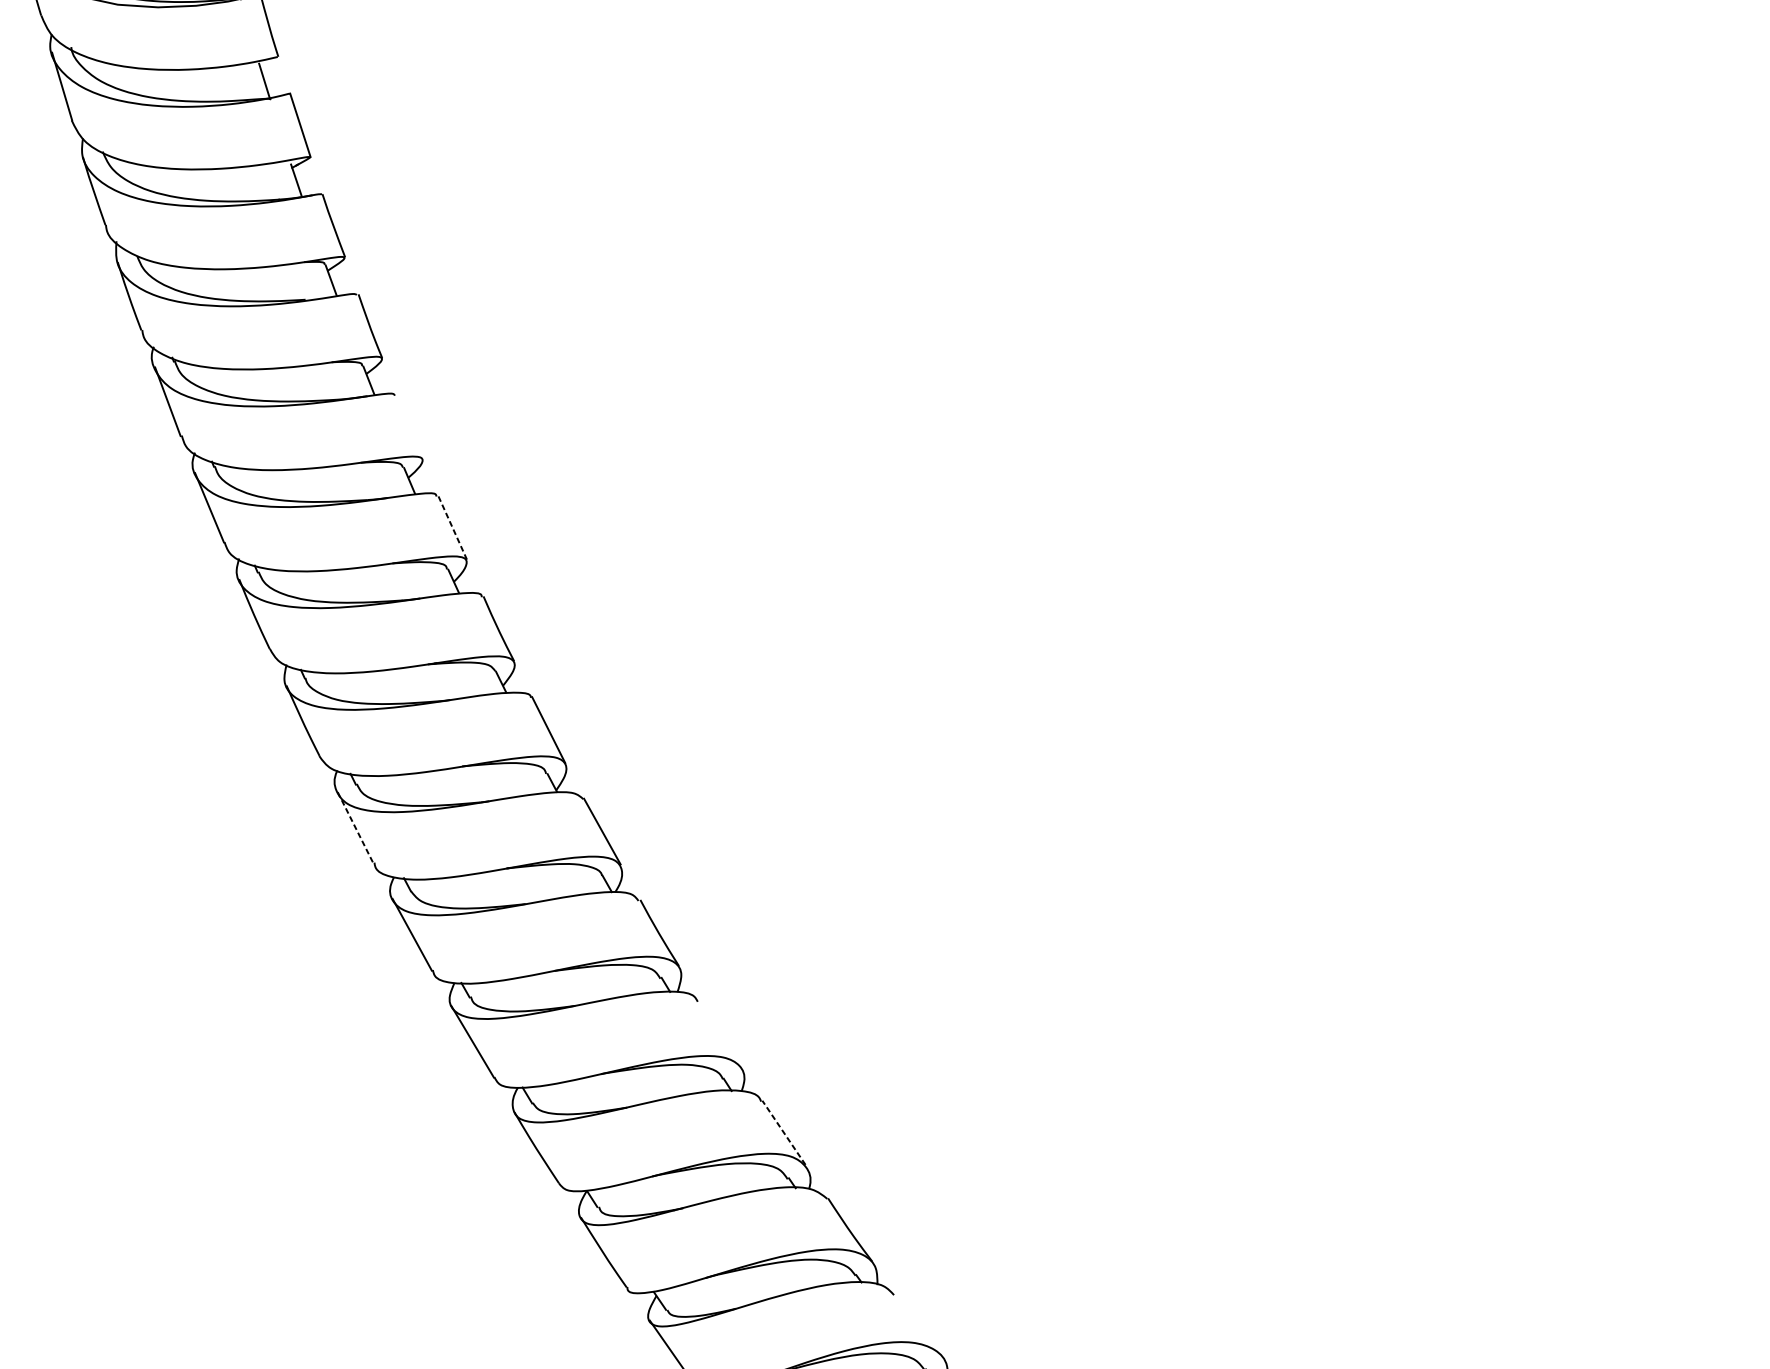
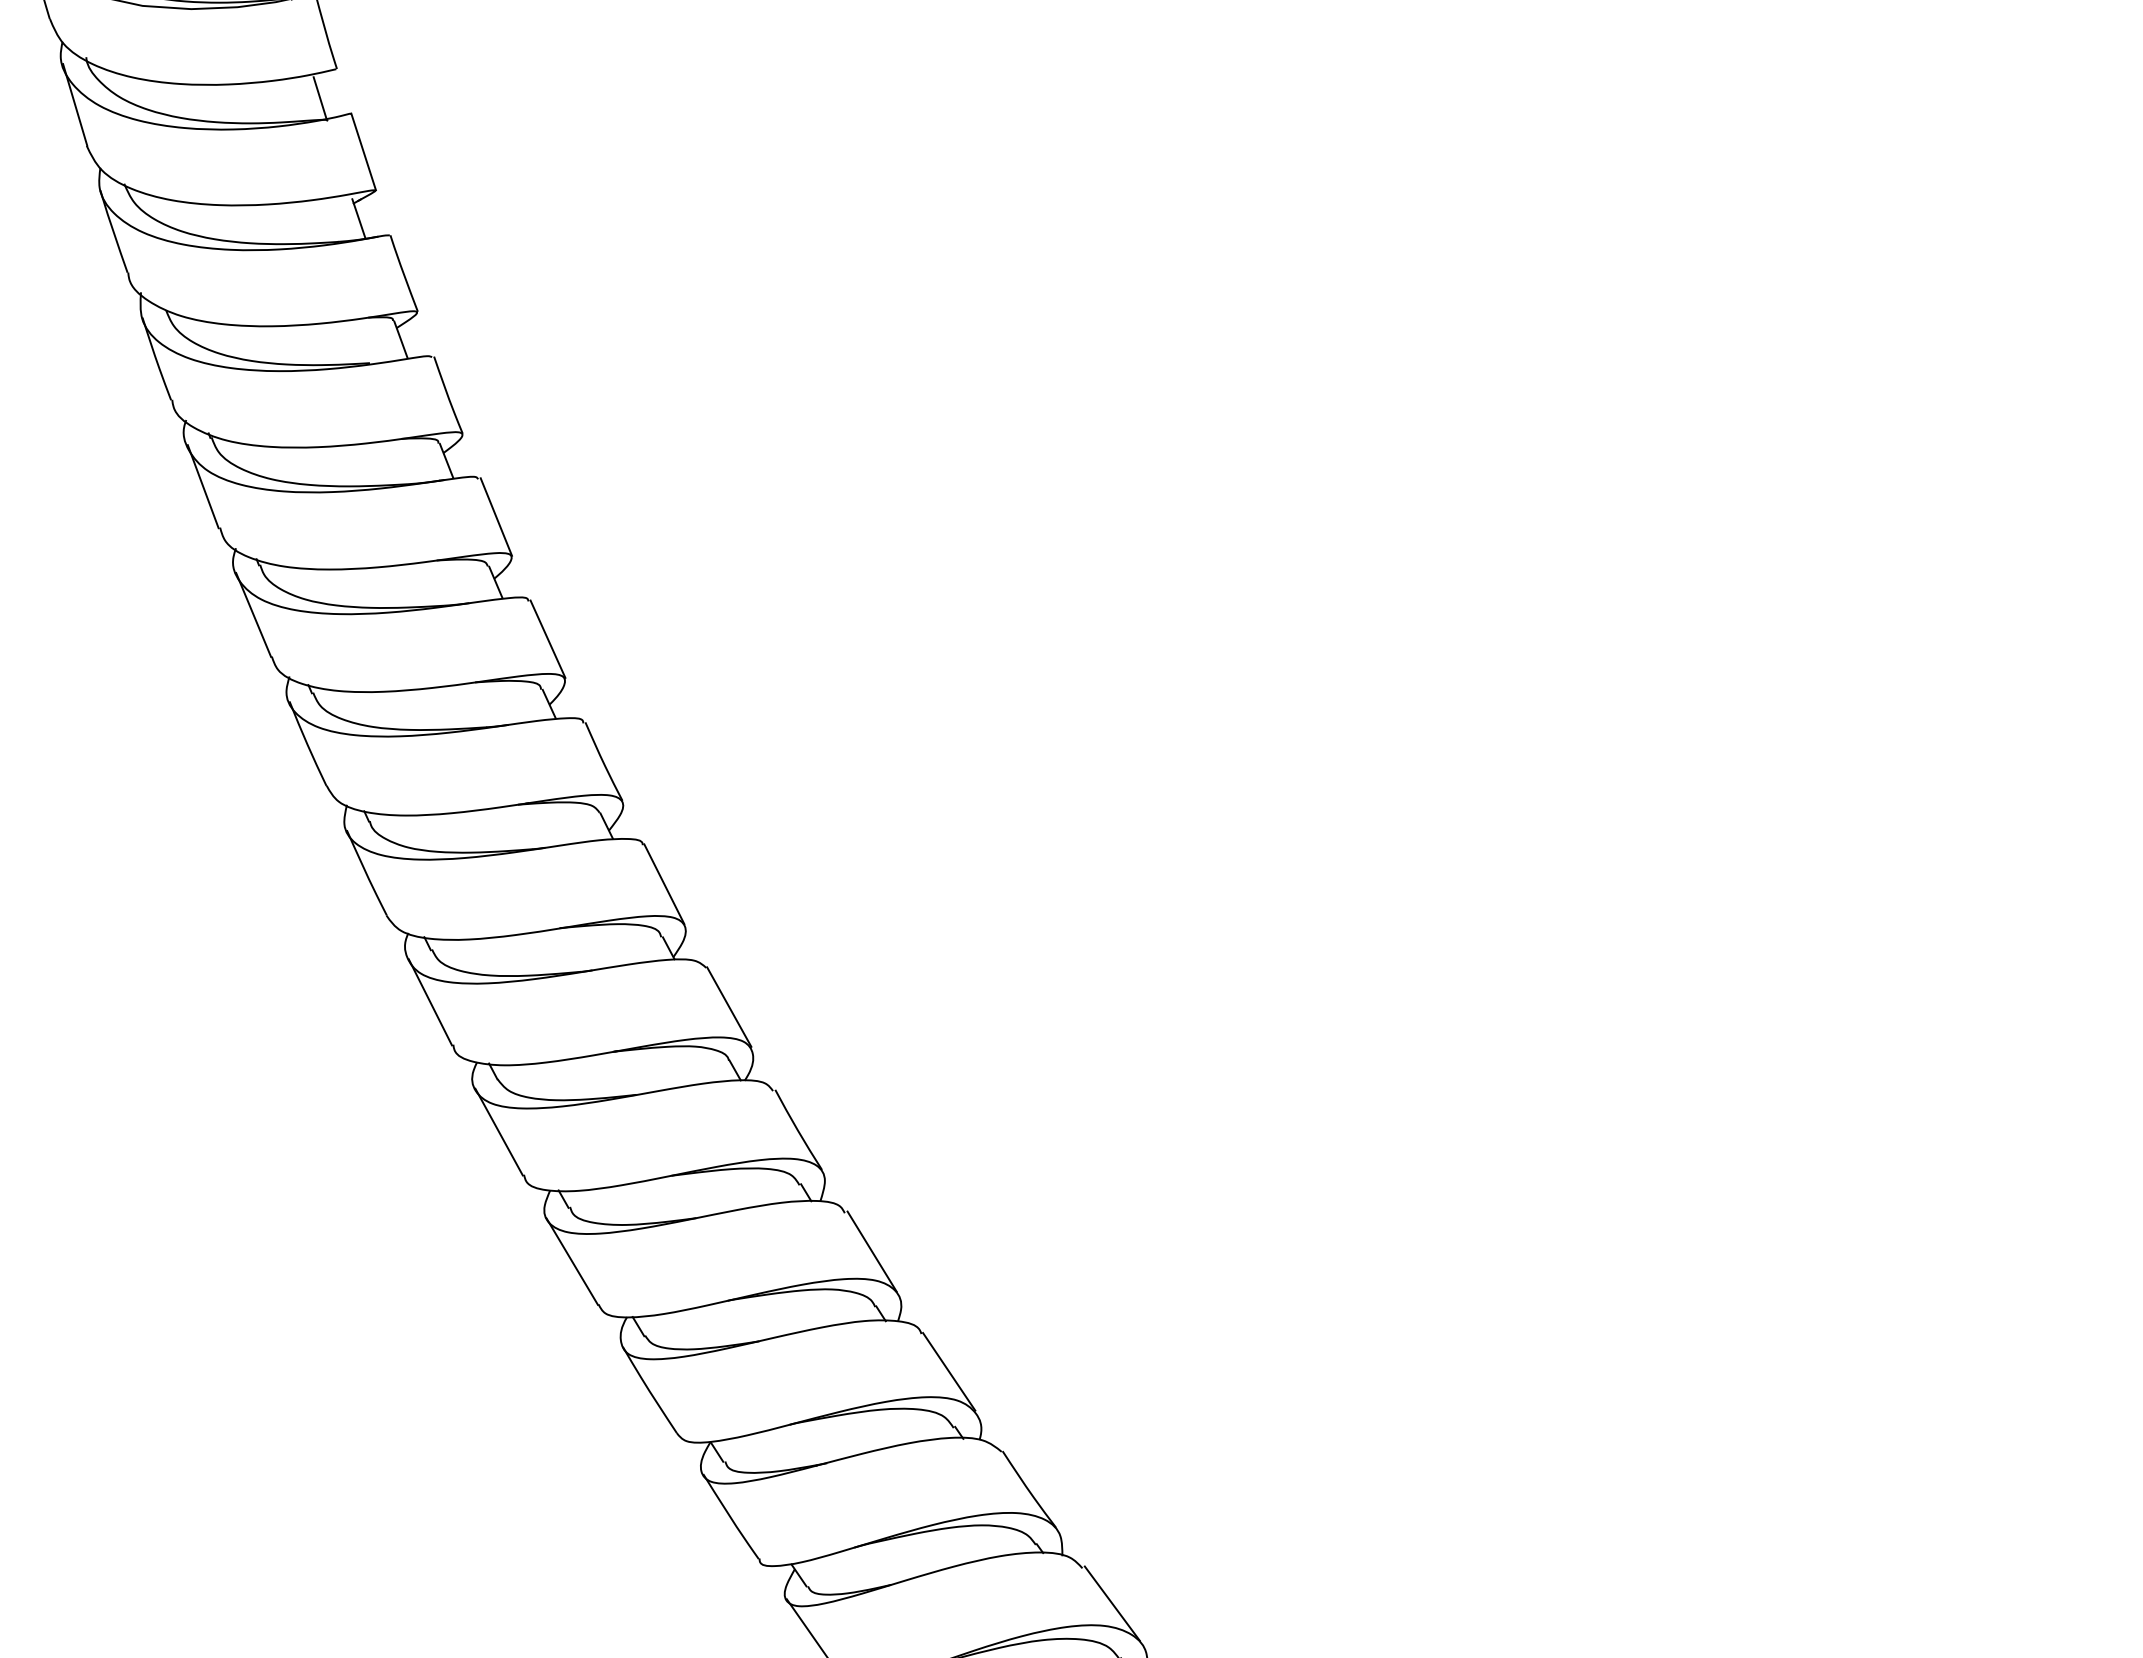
line: (410, 426) -> (496, 516), added
line: (452, 527) -> (547, 638), dashed -> solid
line: (355, 827) -> (430, 1002), dashed -> solid
line: (719, 1033) -> (871, 1251), added
line: (784, 1132) -> (949, 1371), dashed -> solid
line: (918, 1324) -> (1111, 1603), added

